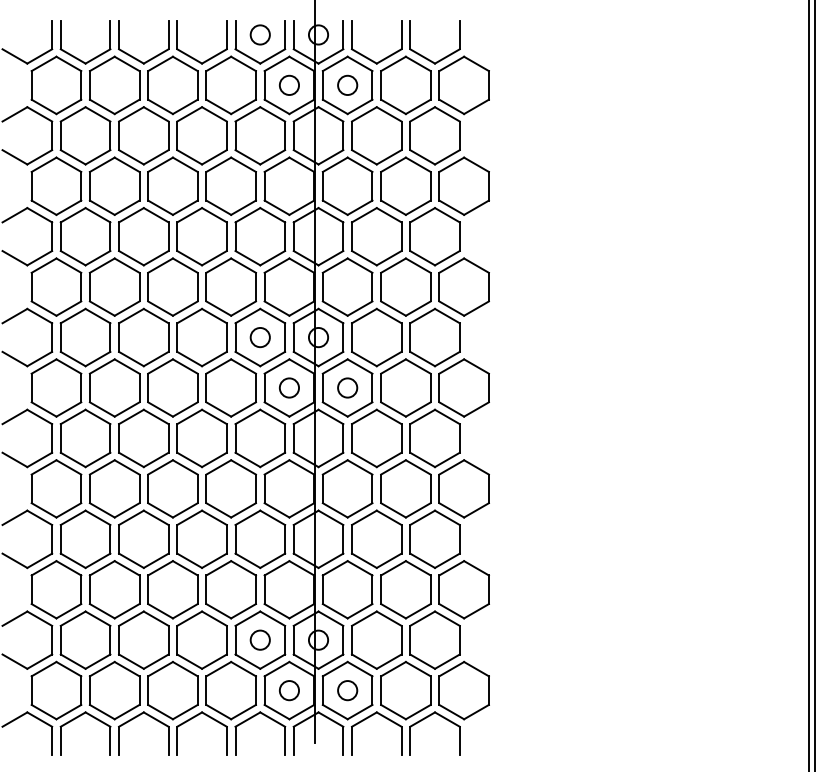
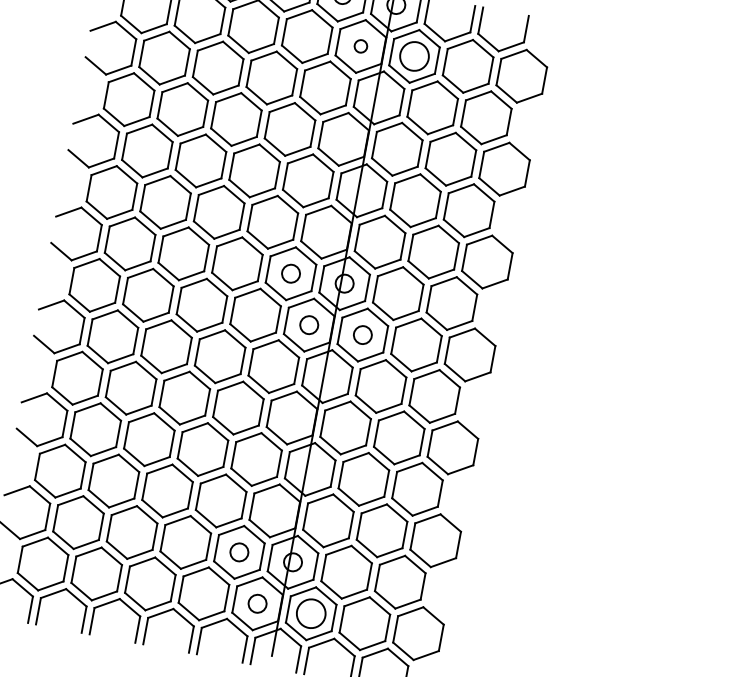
circle: (289, 84) -> (361, 45), size x0.7
circle: (347, 85) -> (414, 56), size x1.6
circle: (347, 690) -> (311, 613), size x1.6

